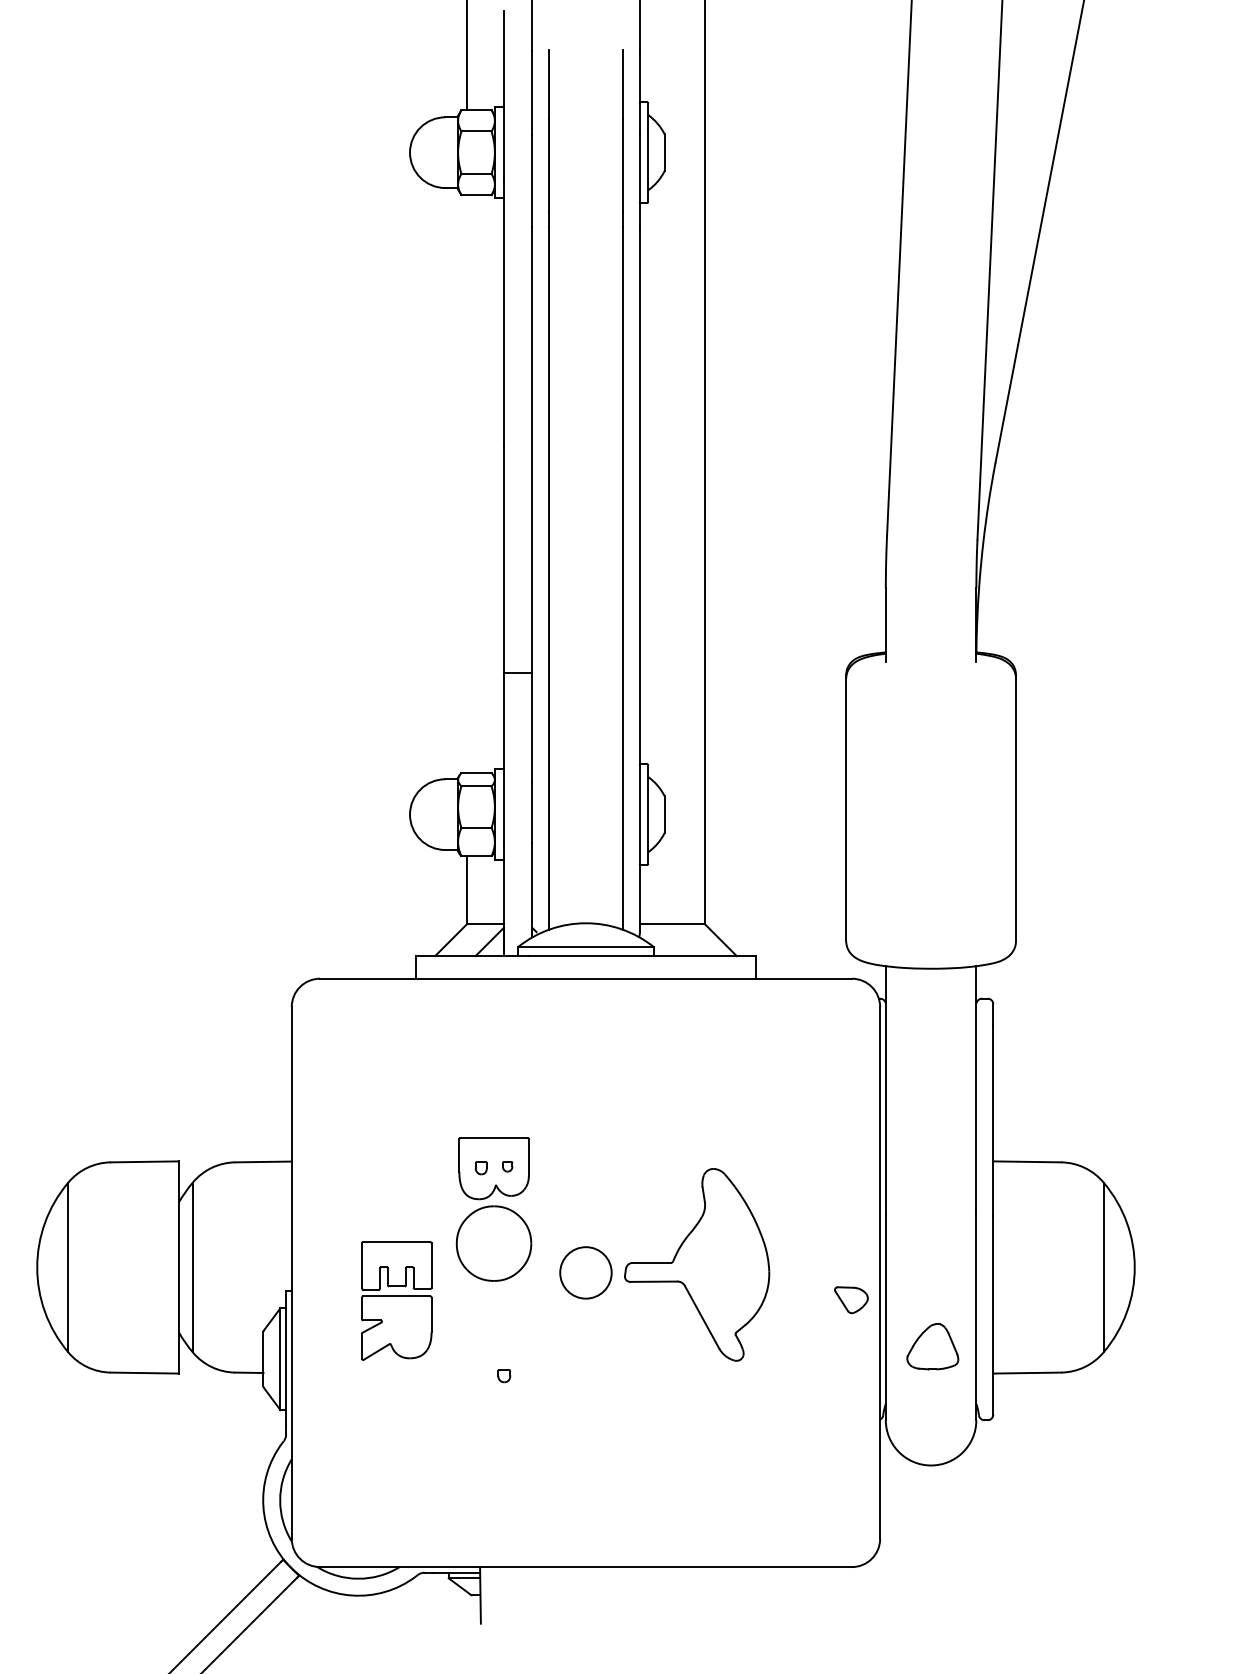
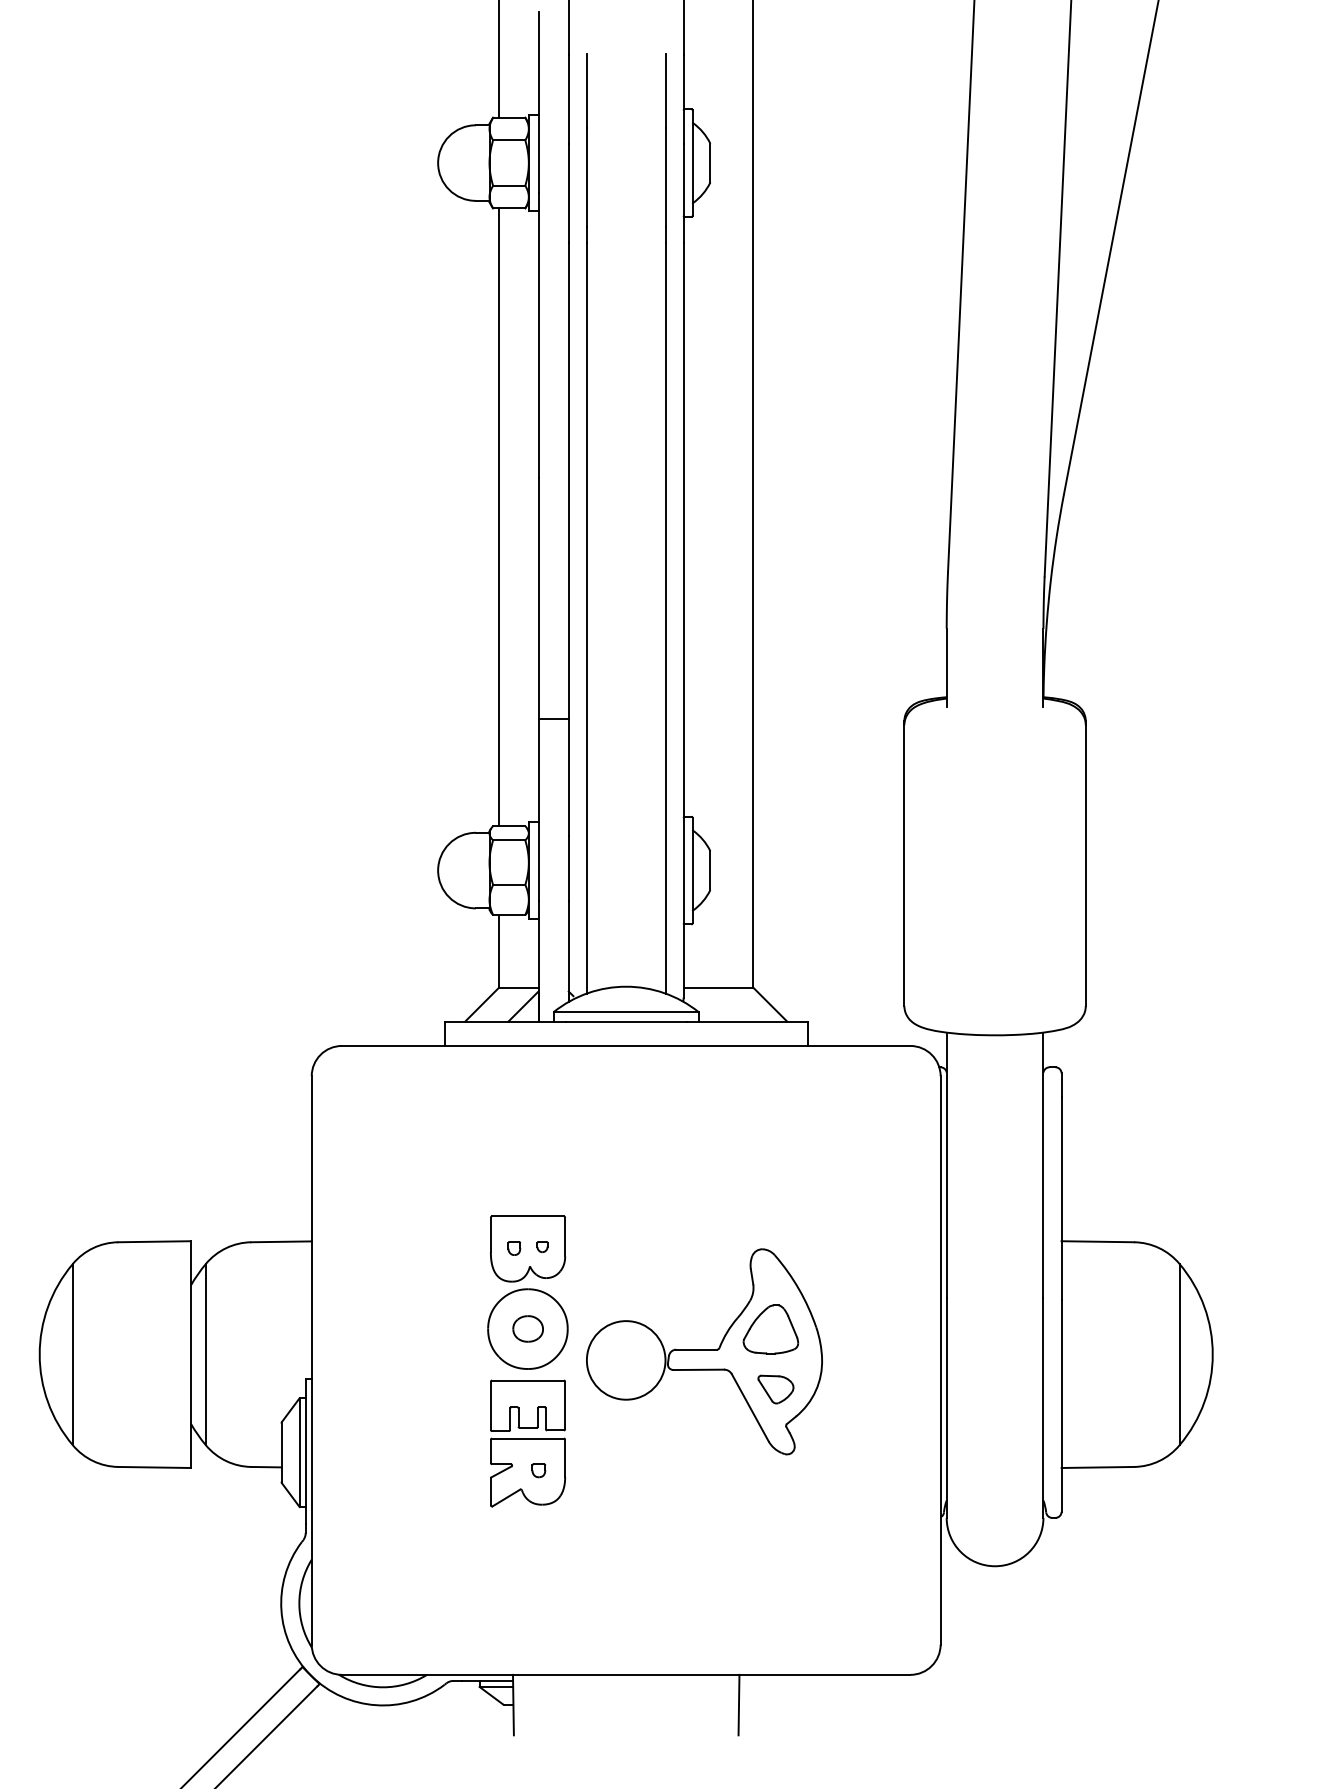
line: (467, 484) -> (499, 517), added
part: (493, 1243) -> (527, 1328), added
circle: (585, 1272) -> (625, 1360), size x1.43
part: (851, 1300) -> (775, 1389), moved
part: (397, 1301) -> (528, 1443), moved
part: (932, 1346) -> (770, 1329), moved
line: (691, 1594) -> (738, 1704), added

